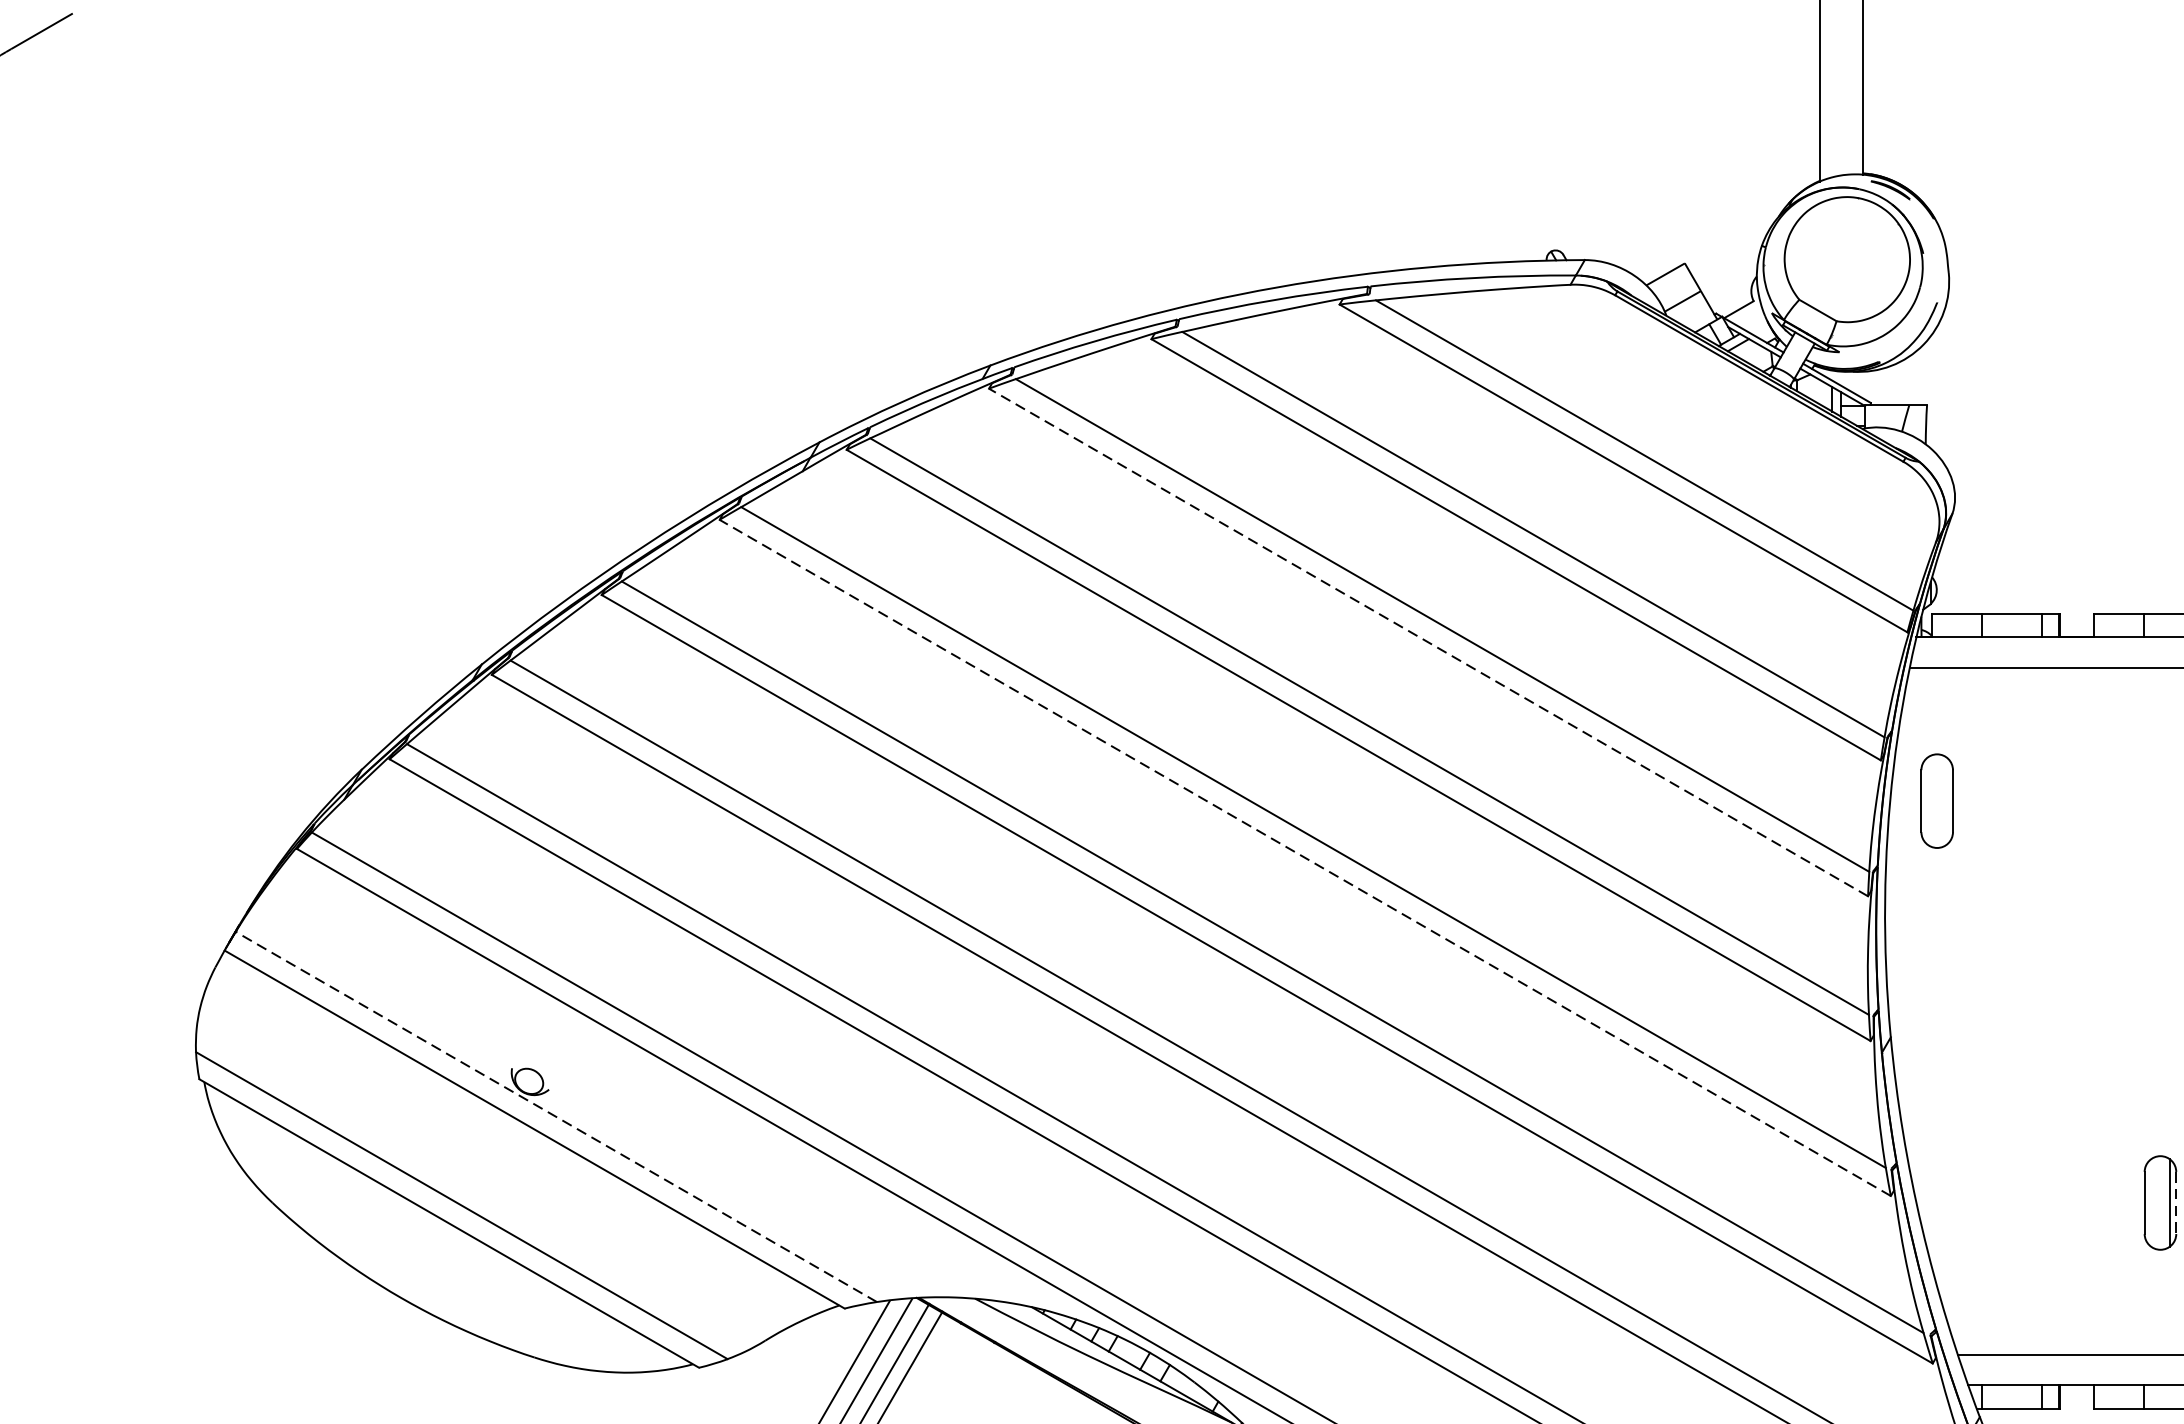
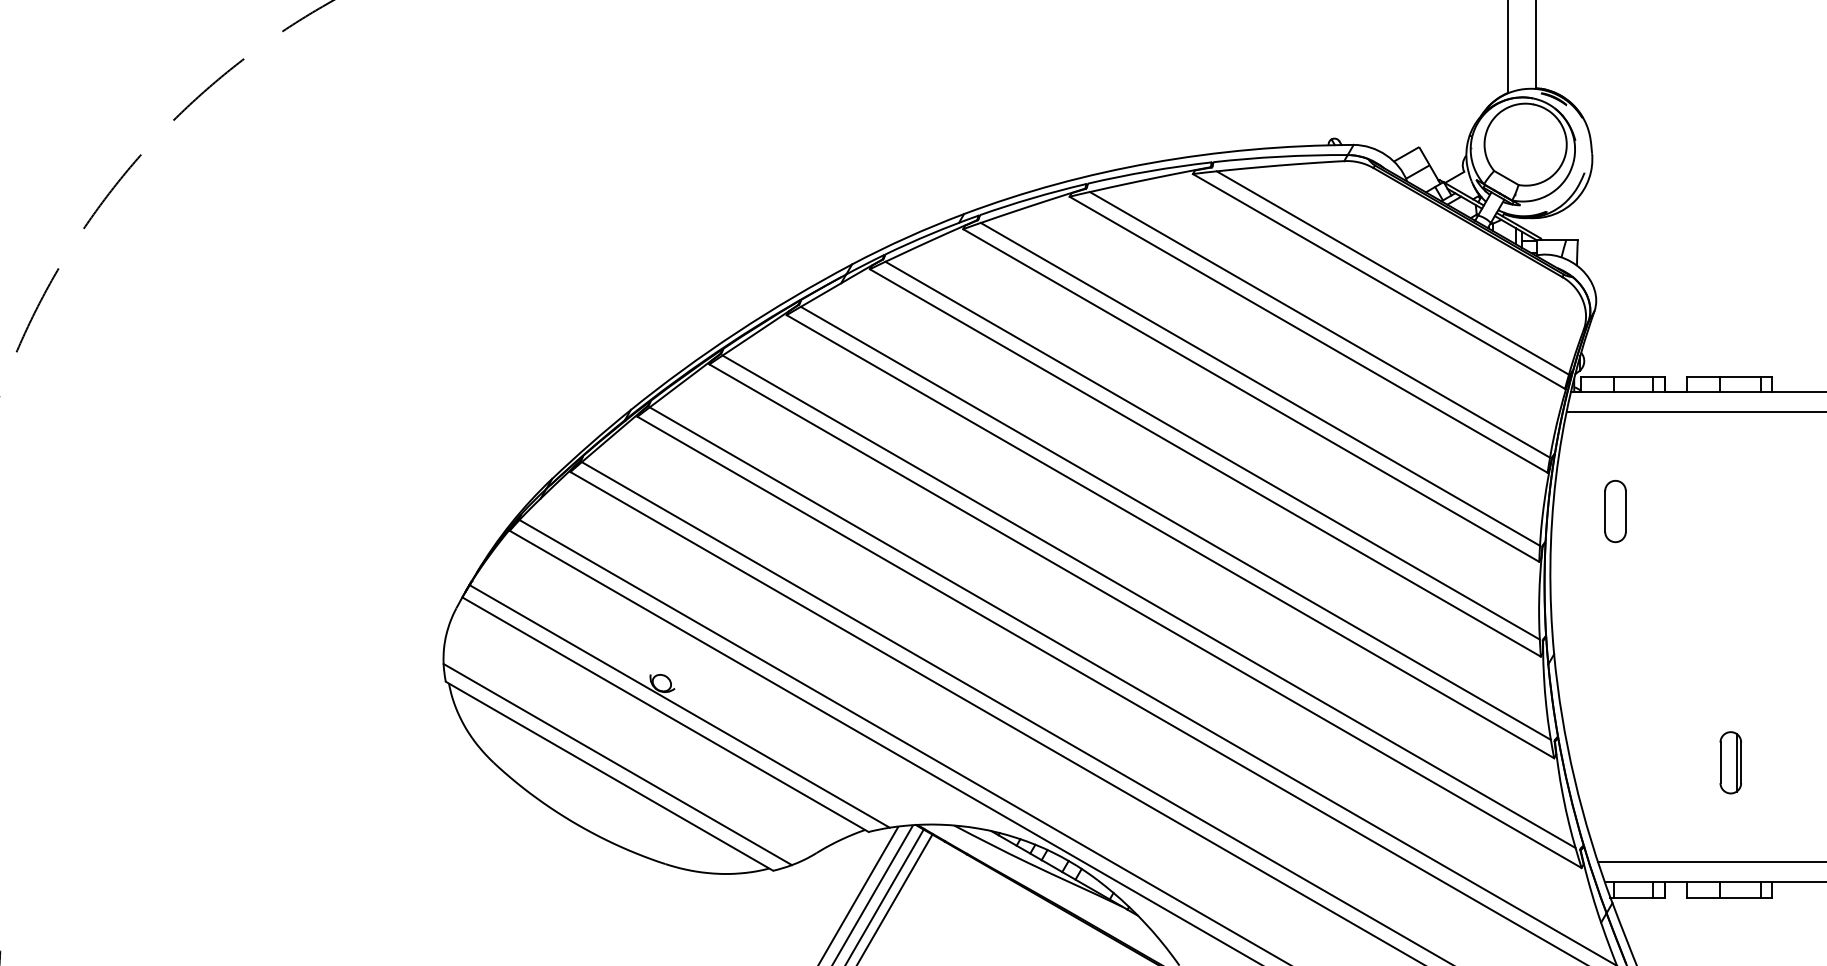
line: (1428, 642) -> (1251, 395), dashed -> solid
part: (1937, 801) -> (1615, 511), moved
line: (1305, 857) -> (1170, 536), dashed -> solid
line: (556, 1117) -> (679, 706), dashed -> solid
line: (2176, 1204) -> (1741, 763), dashed -> solid

